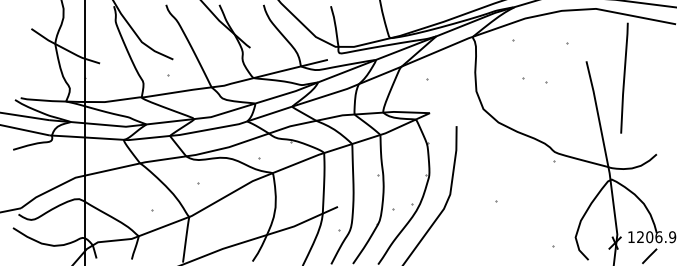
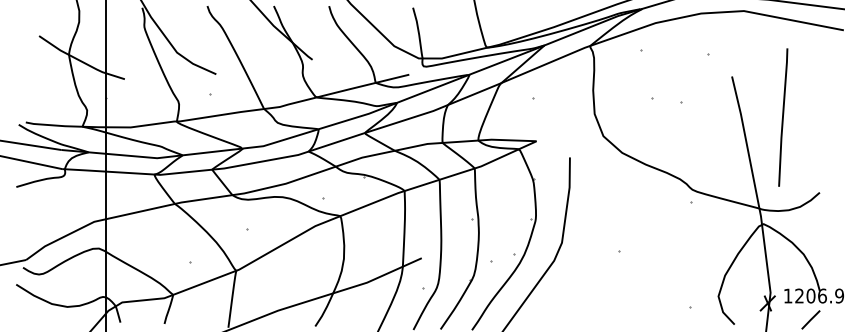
line: (624, 77) -> (783, 116), moved

